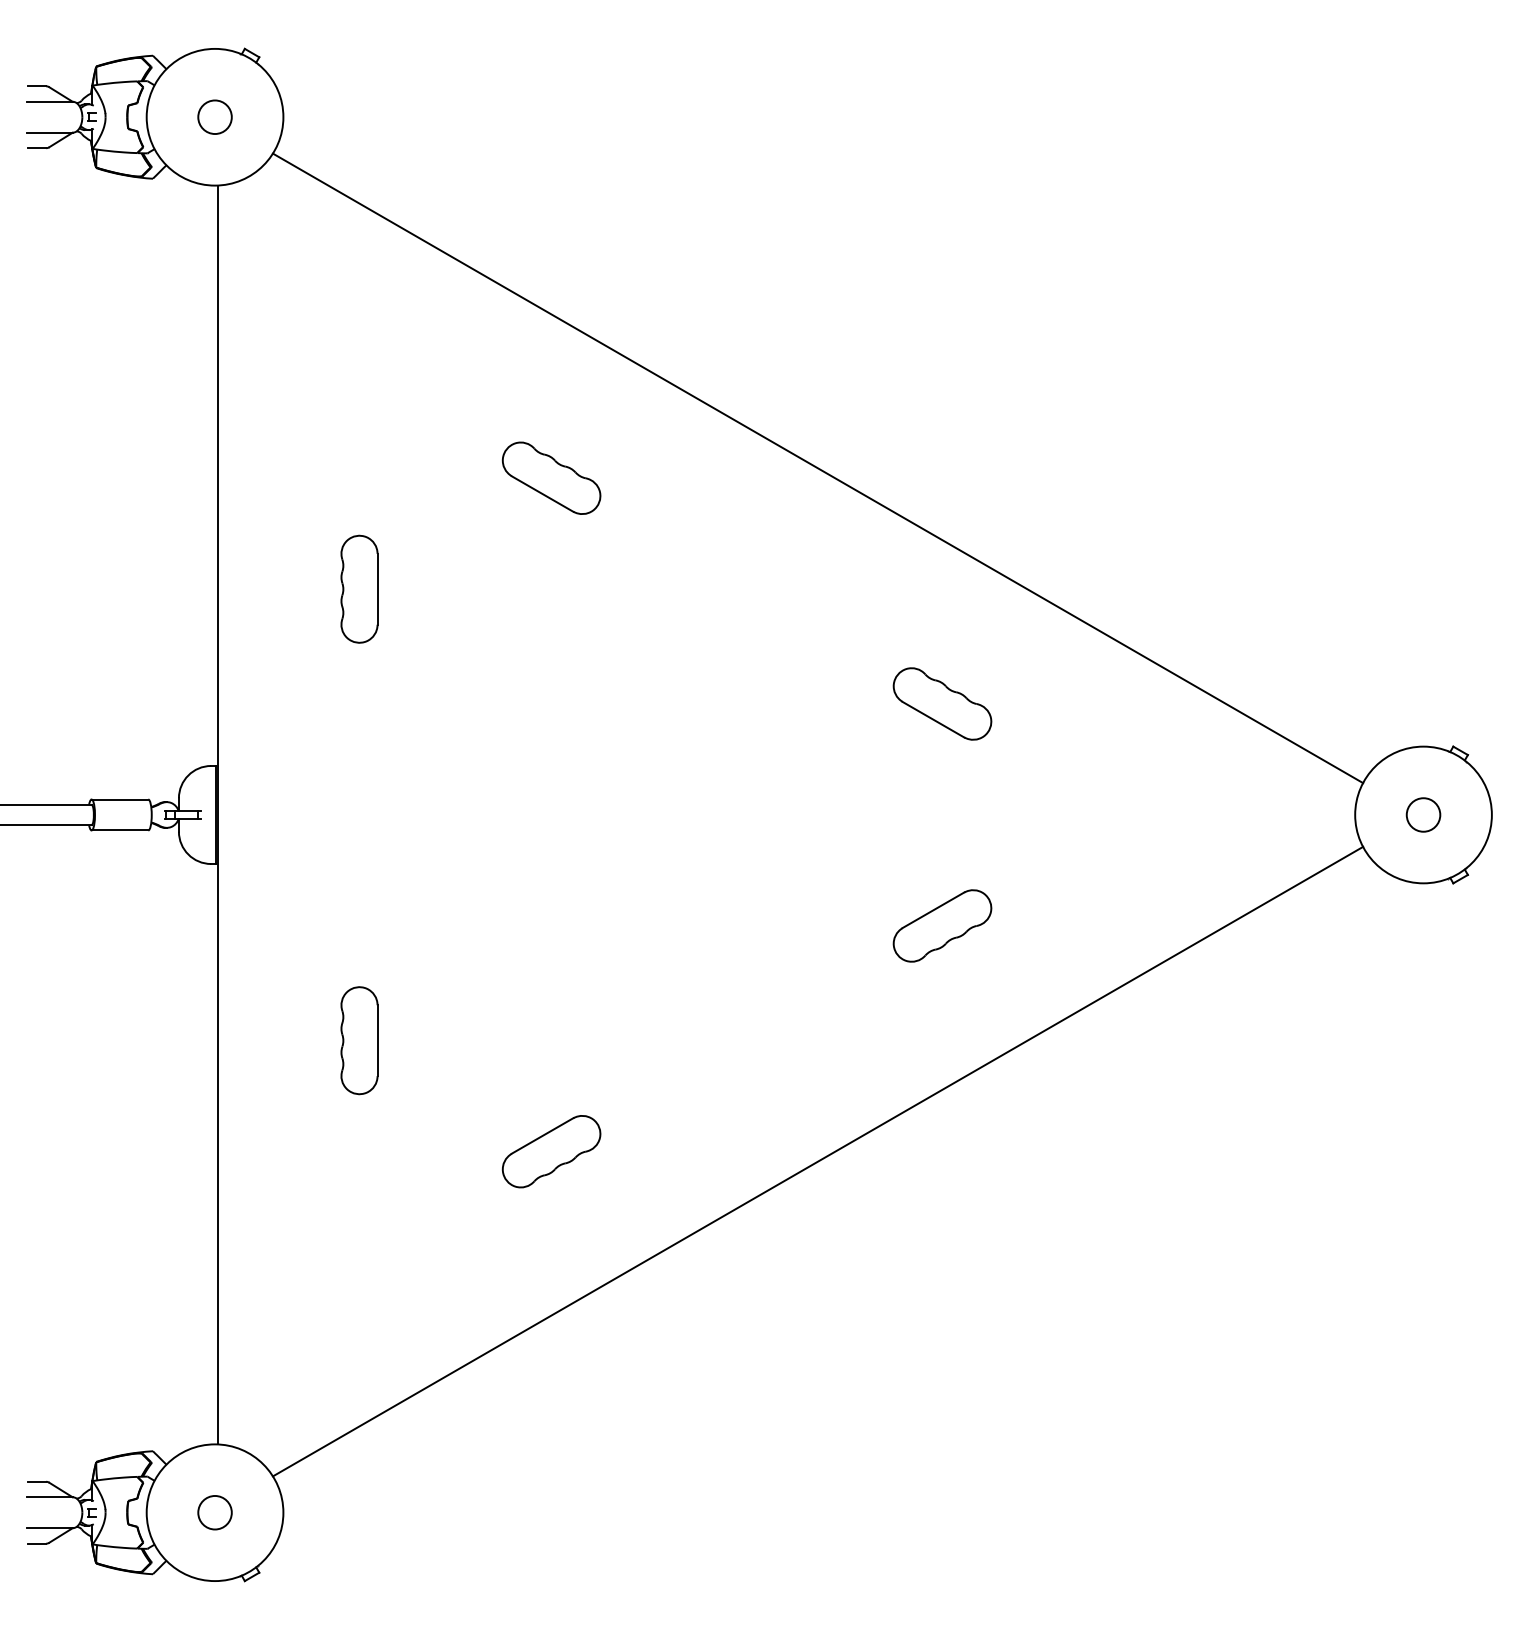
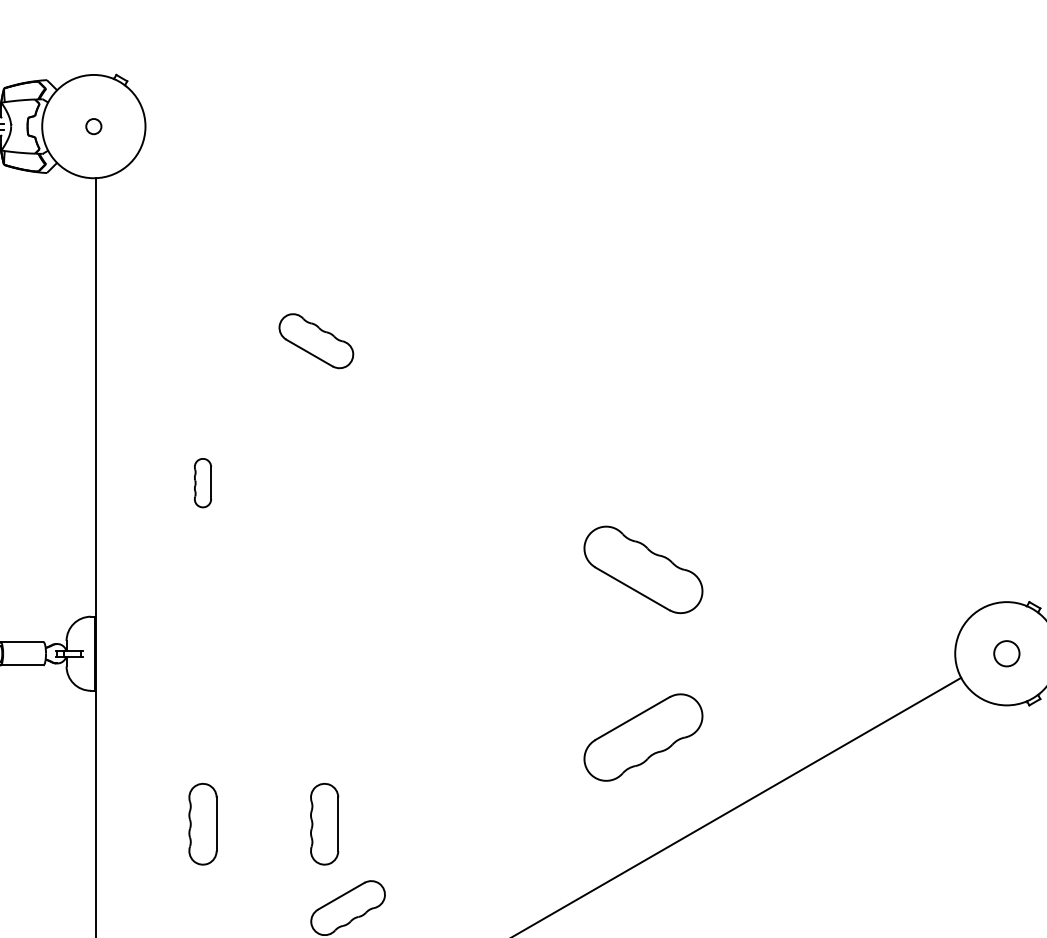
circle: (214, 117) -> (93, 126), size x0.6
line: (817, 468) -> (549, 391), removed
part: (551, 477) -> (316, 340), moved
part: (359, 588) -> (202, 482), size x0.6
part: (942, 703) -> (643, 569), size x1.6
part: (942, 925) -> (643, 737), size x1.6
part: (520, 1040) -> (324, 824), added

